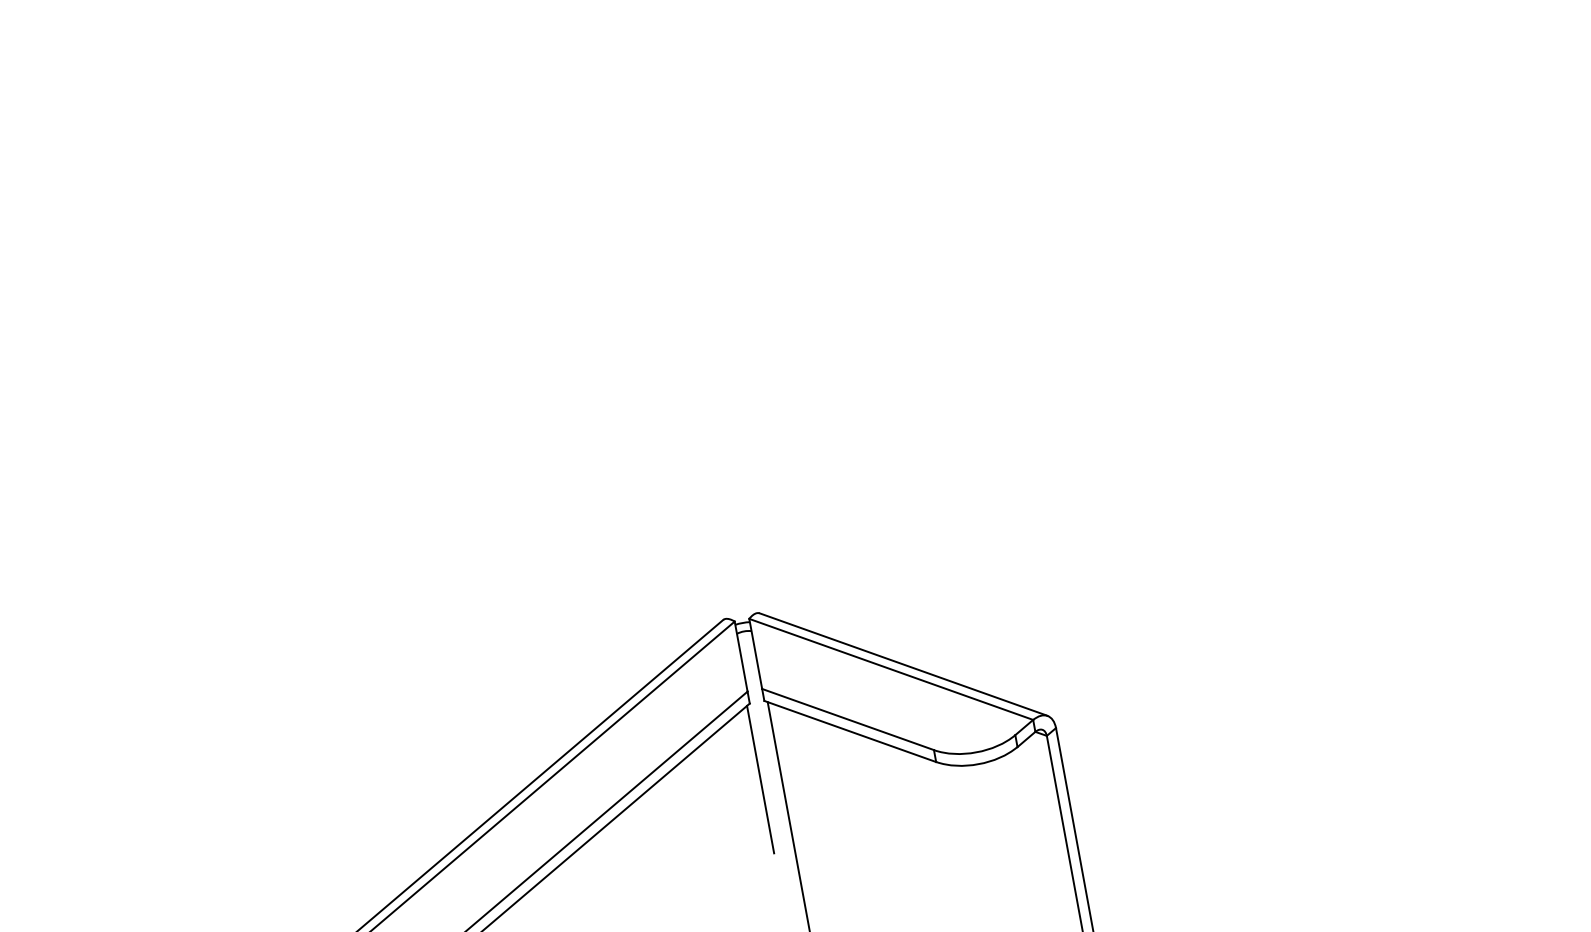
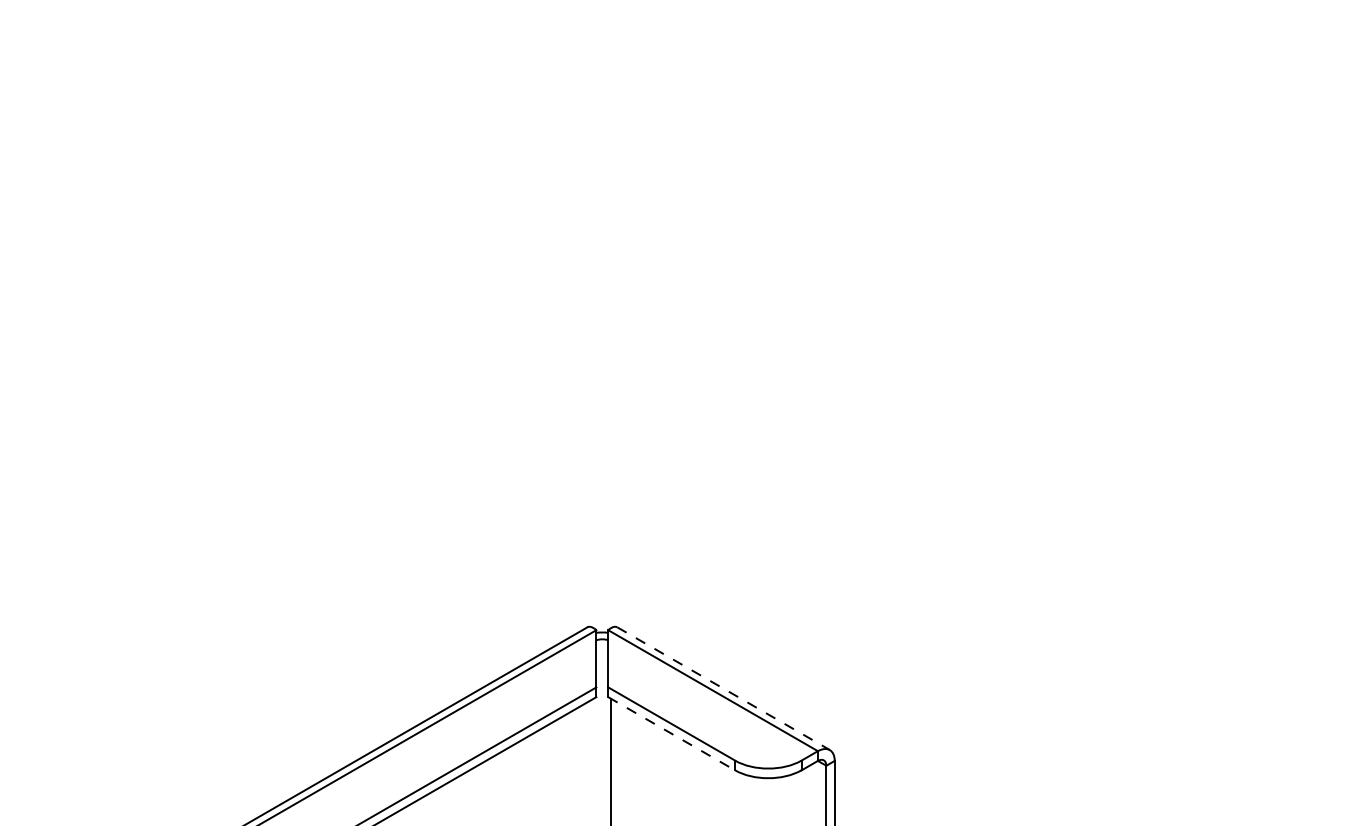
line: (903, 664) -> (723, 688), solid -> dashed
line: (851, 732) -> (672, 734), solid -> dashed
line: (760, 779) -> (593, 758), removed

